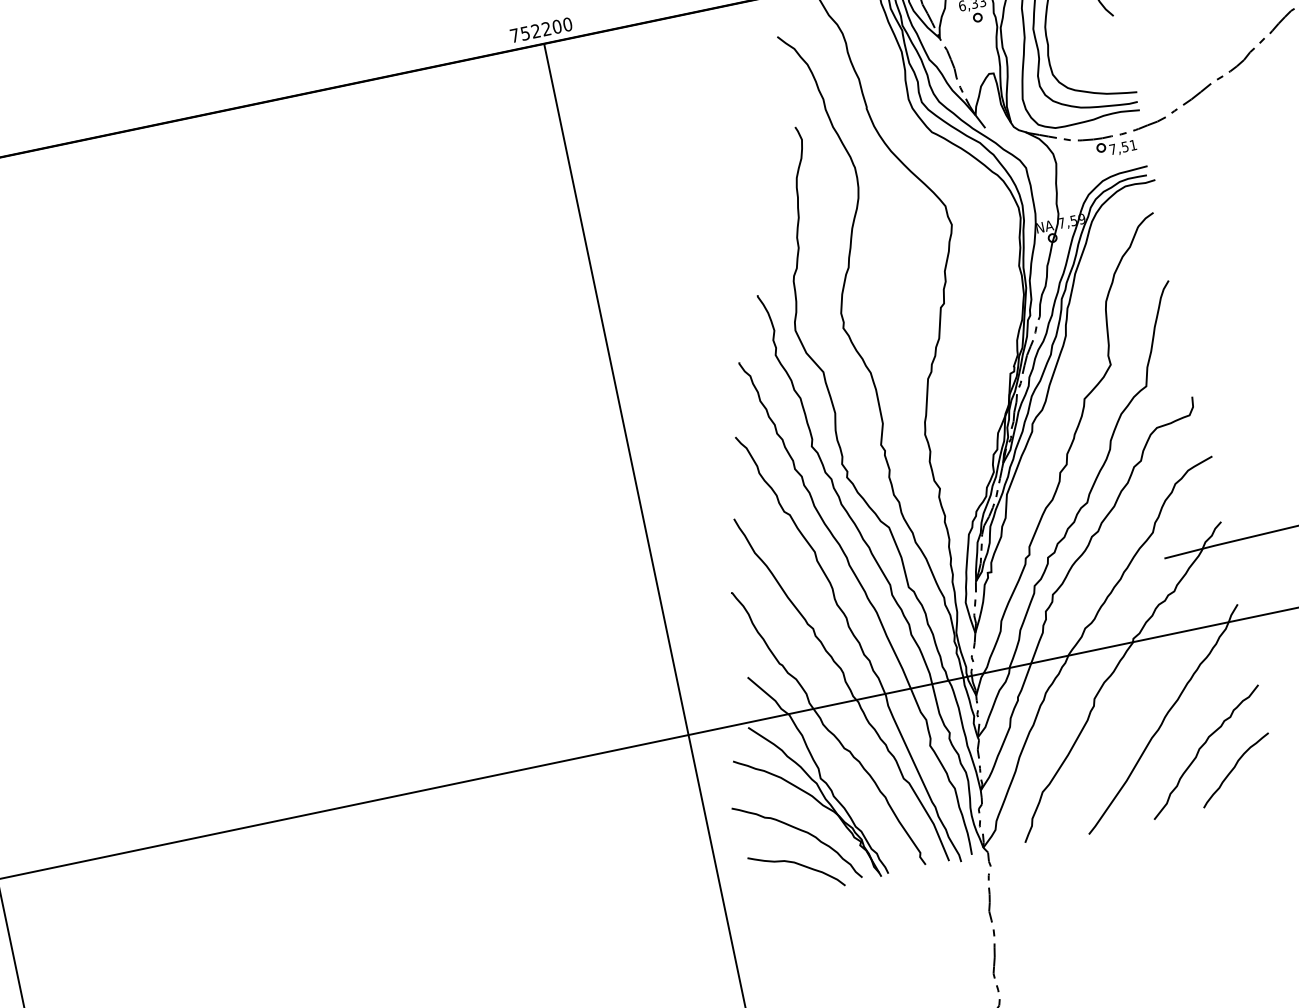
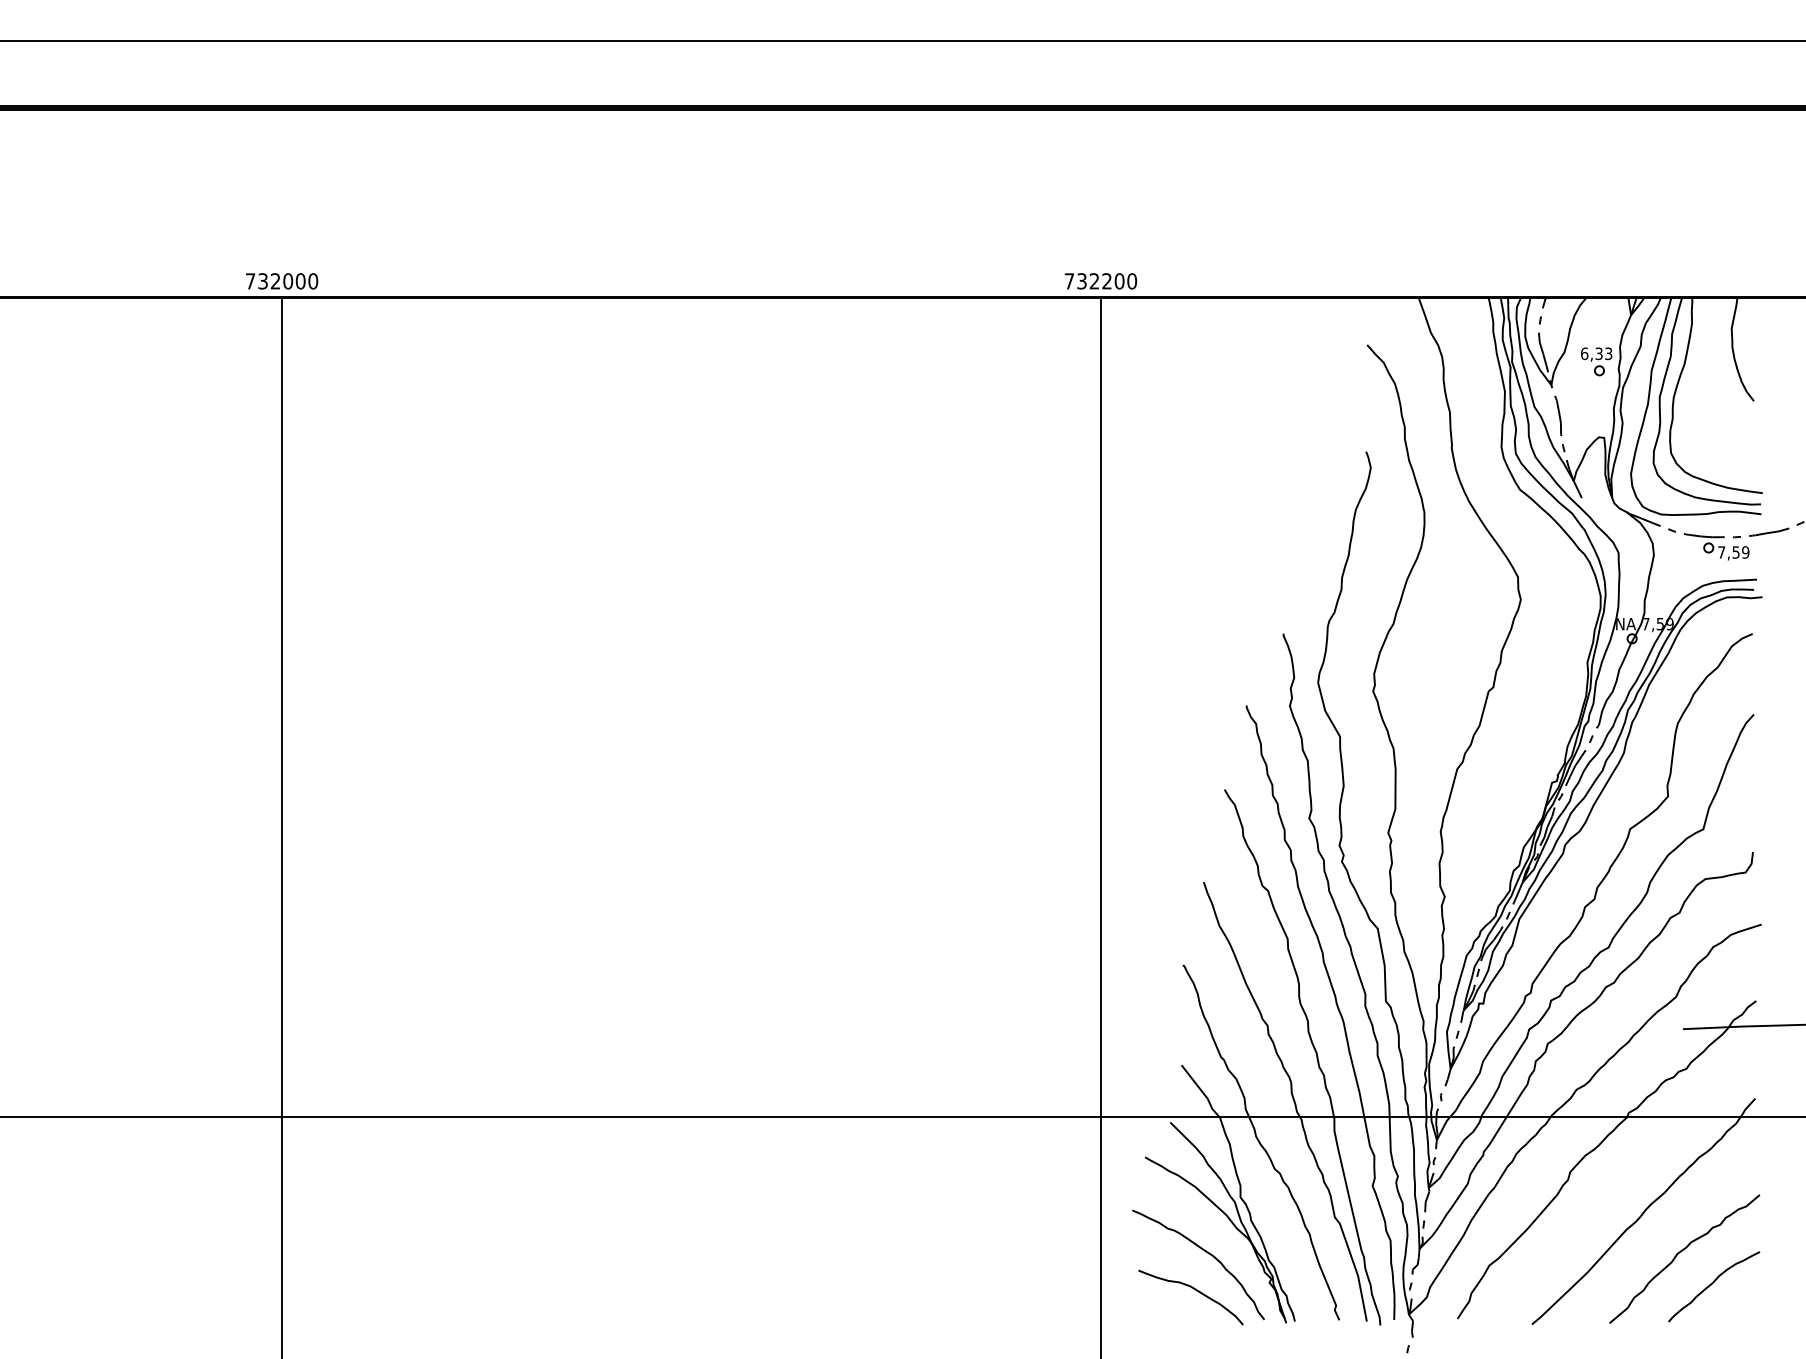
text: (524, 32) -> (1081, 280), 752200 -> 732200
text: (1133, 145) -> (1745, 552), 7,51 -> 7,59

